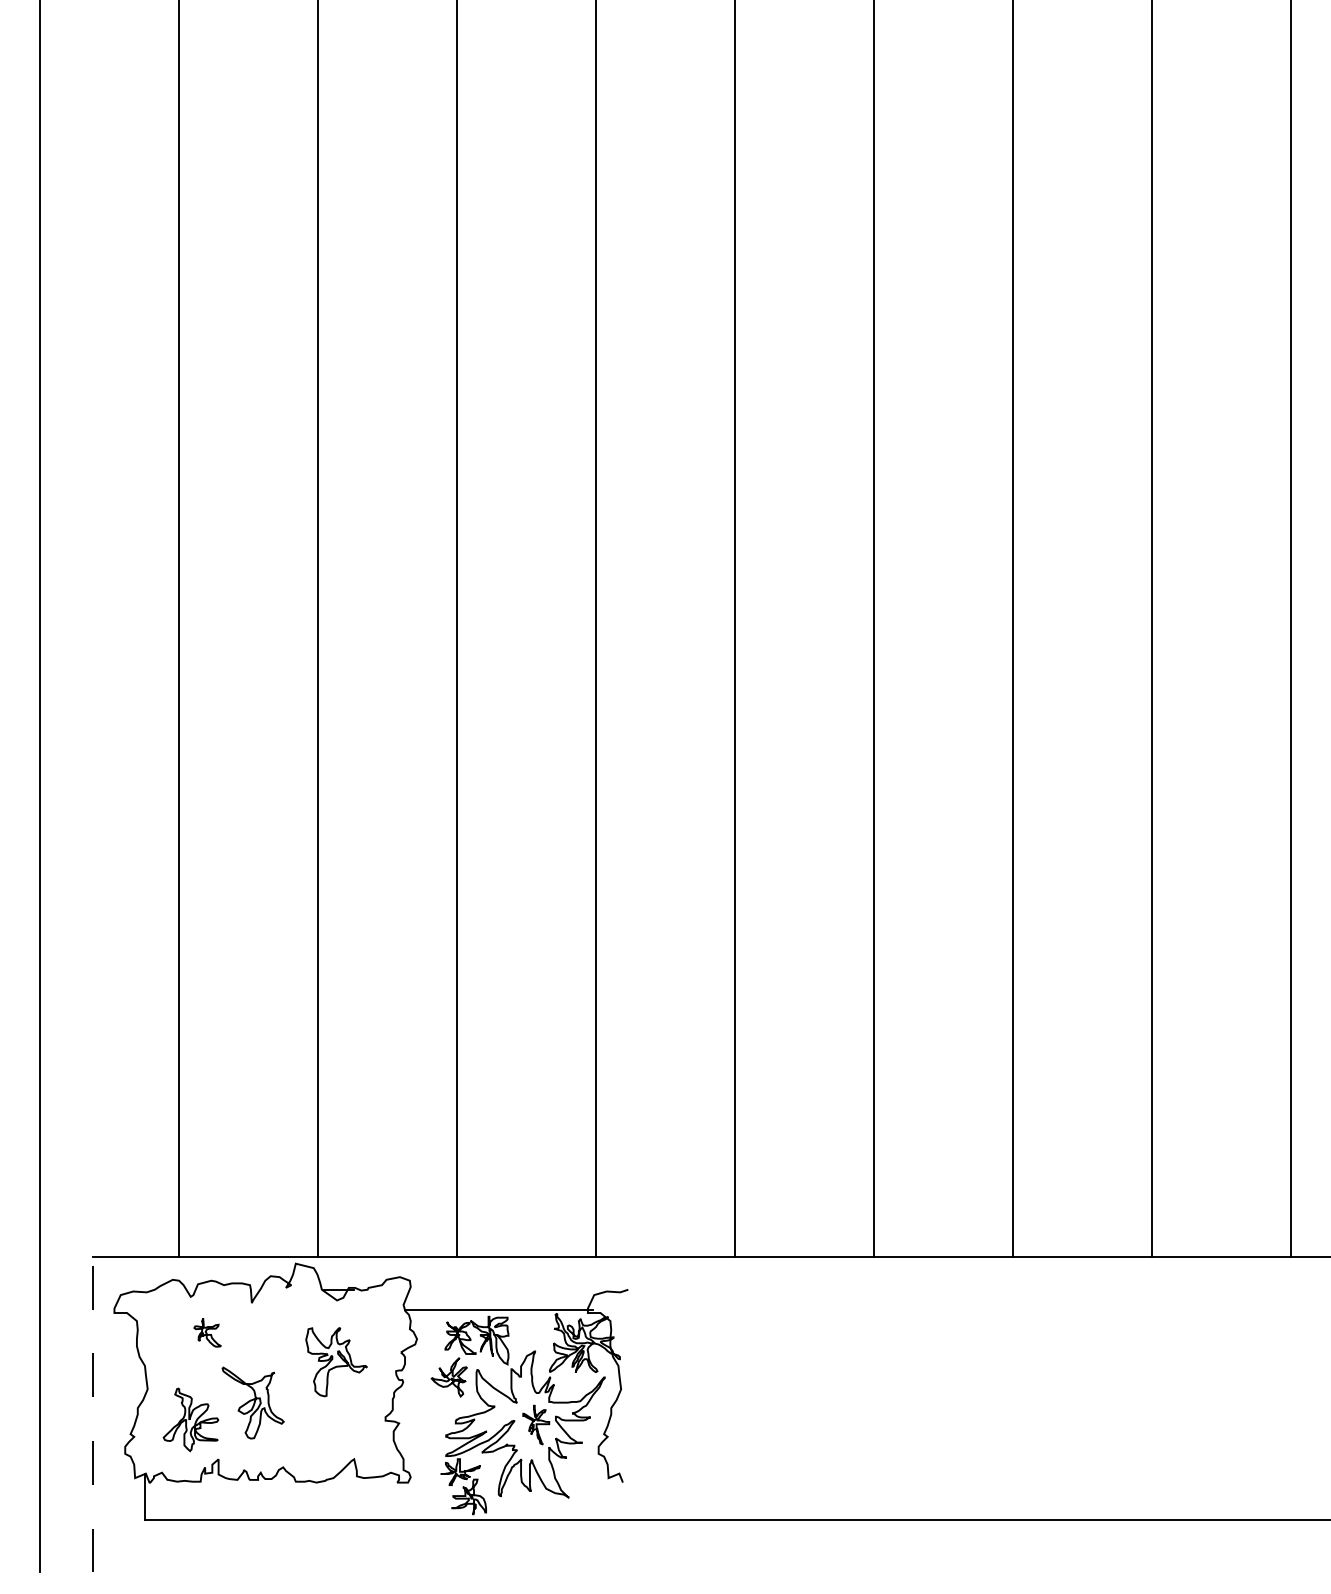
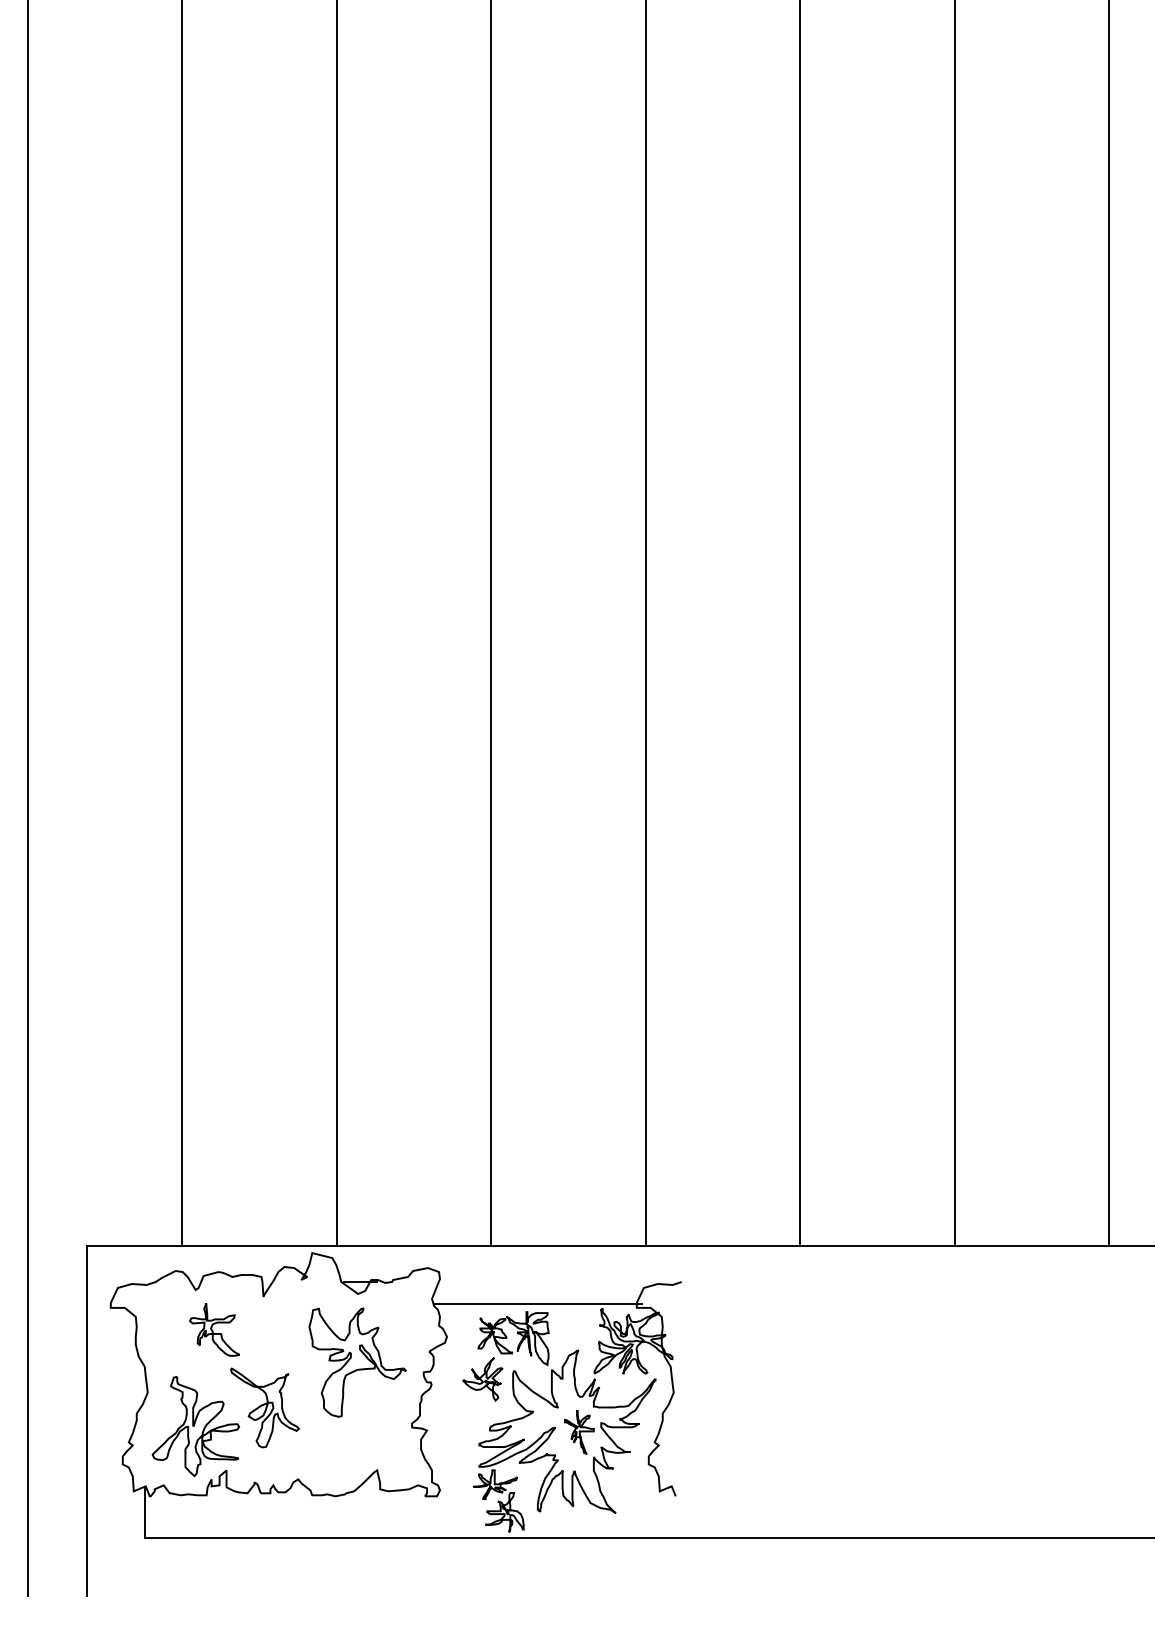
part: (207, 1332) -> (214, 1329), size x1.67
part: (336, 1361) -> (357, 1361), size x1.43
line: (92, 1414) -> (86, 1420), dashed -> solid
part: (190, 1419) -> (195, 1426), size x1.43

